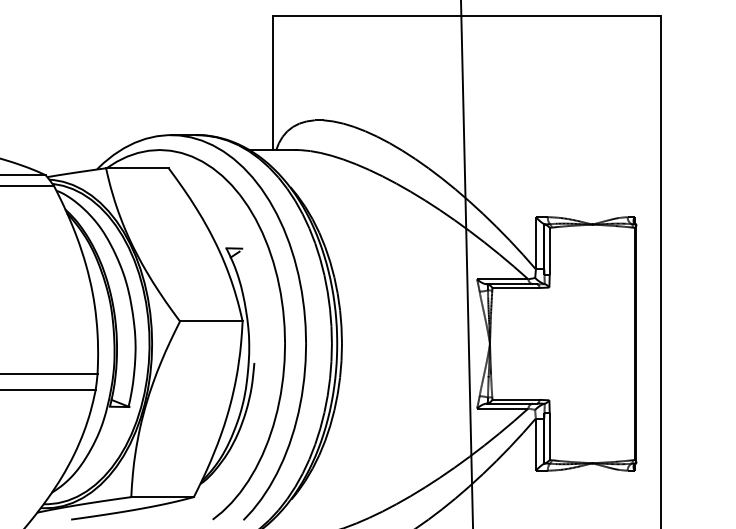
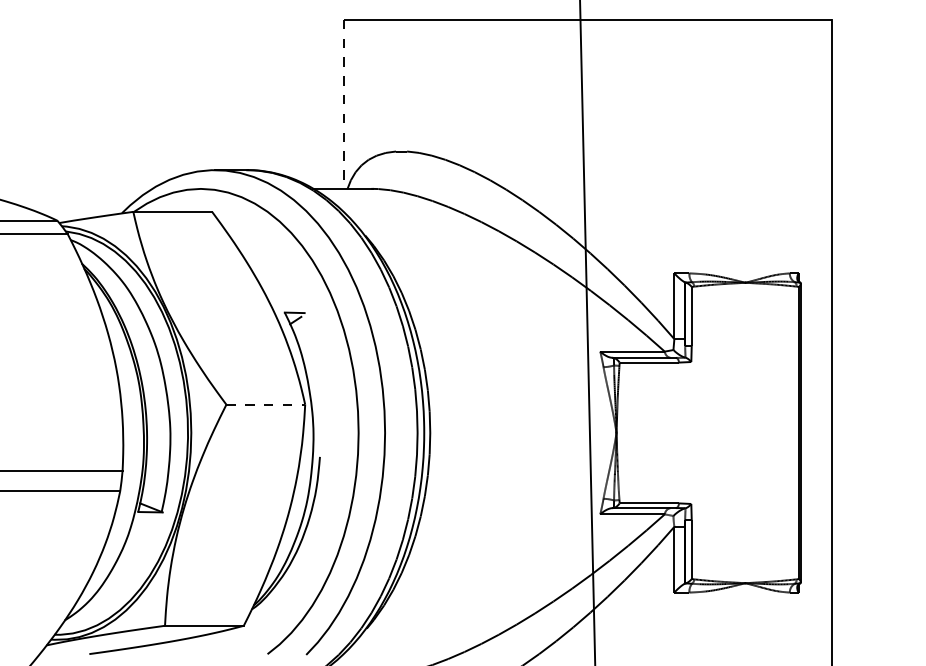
line: (273, 83) -> (344, 105), solid -> dashed
line: (211, 321) -> (266, 404), solid -> dashed

